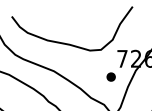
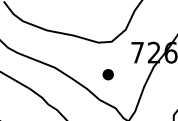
part: (110, 76) -> (107, 73), moved

